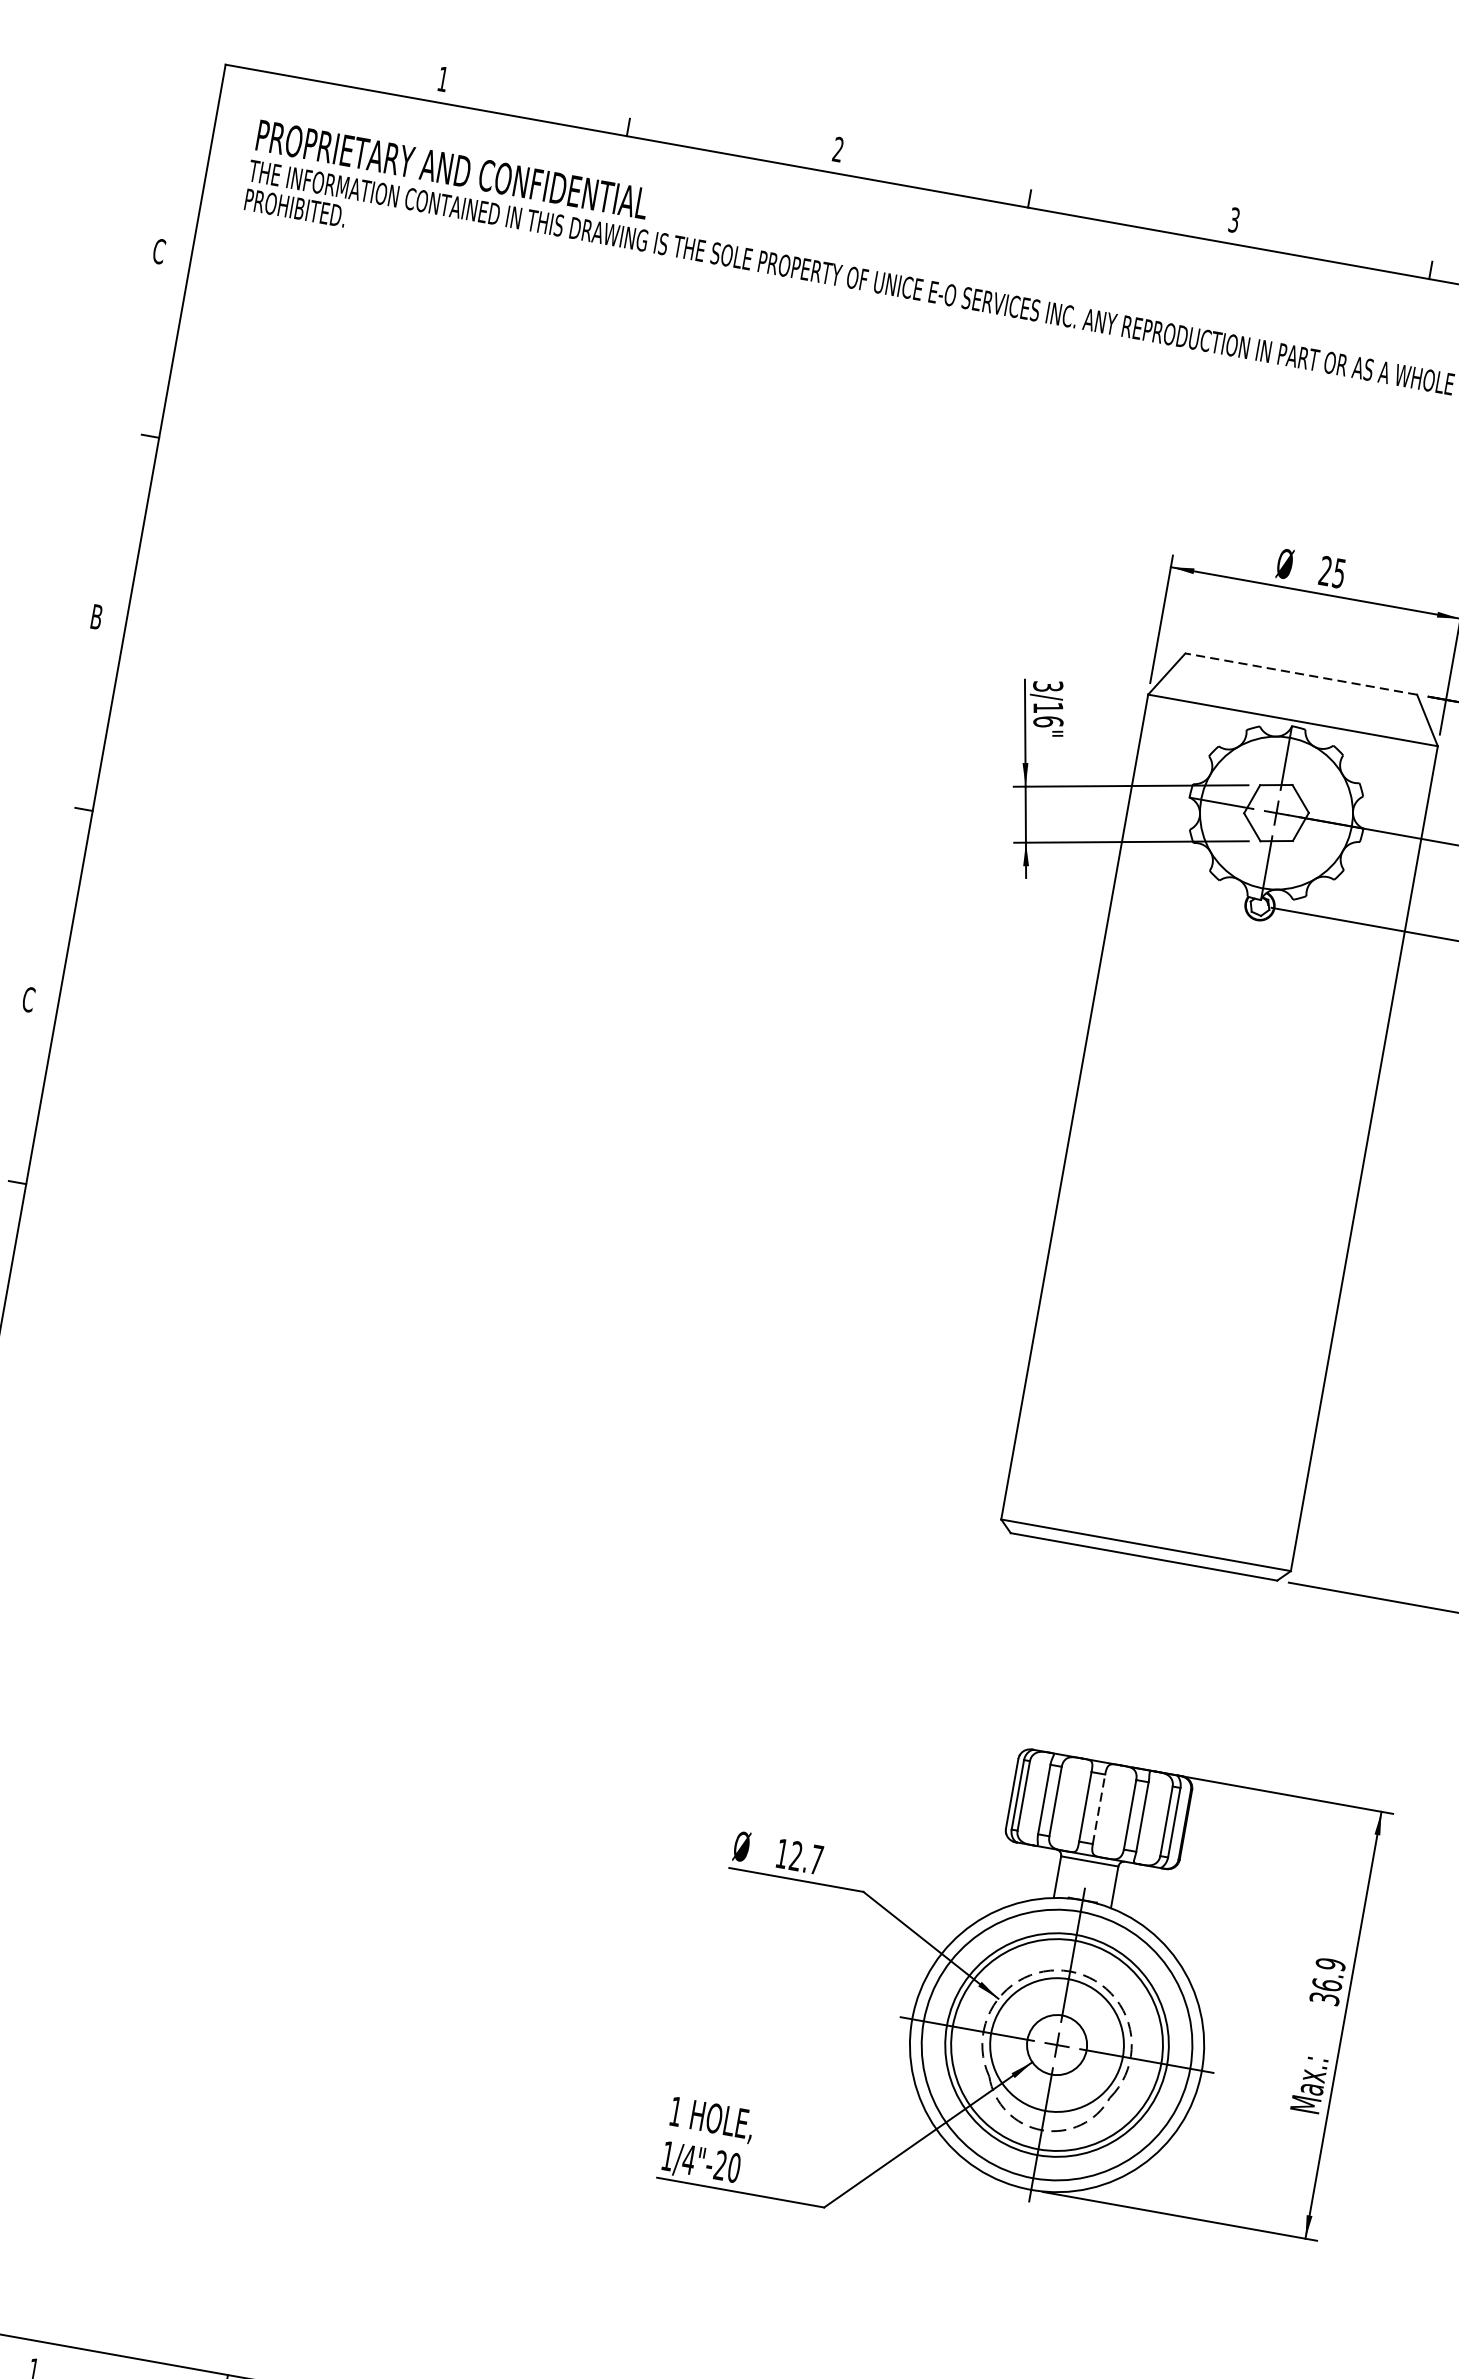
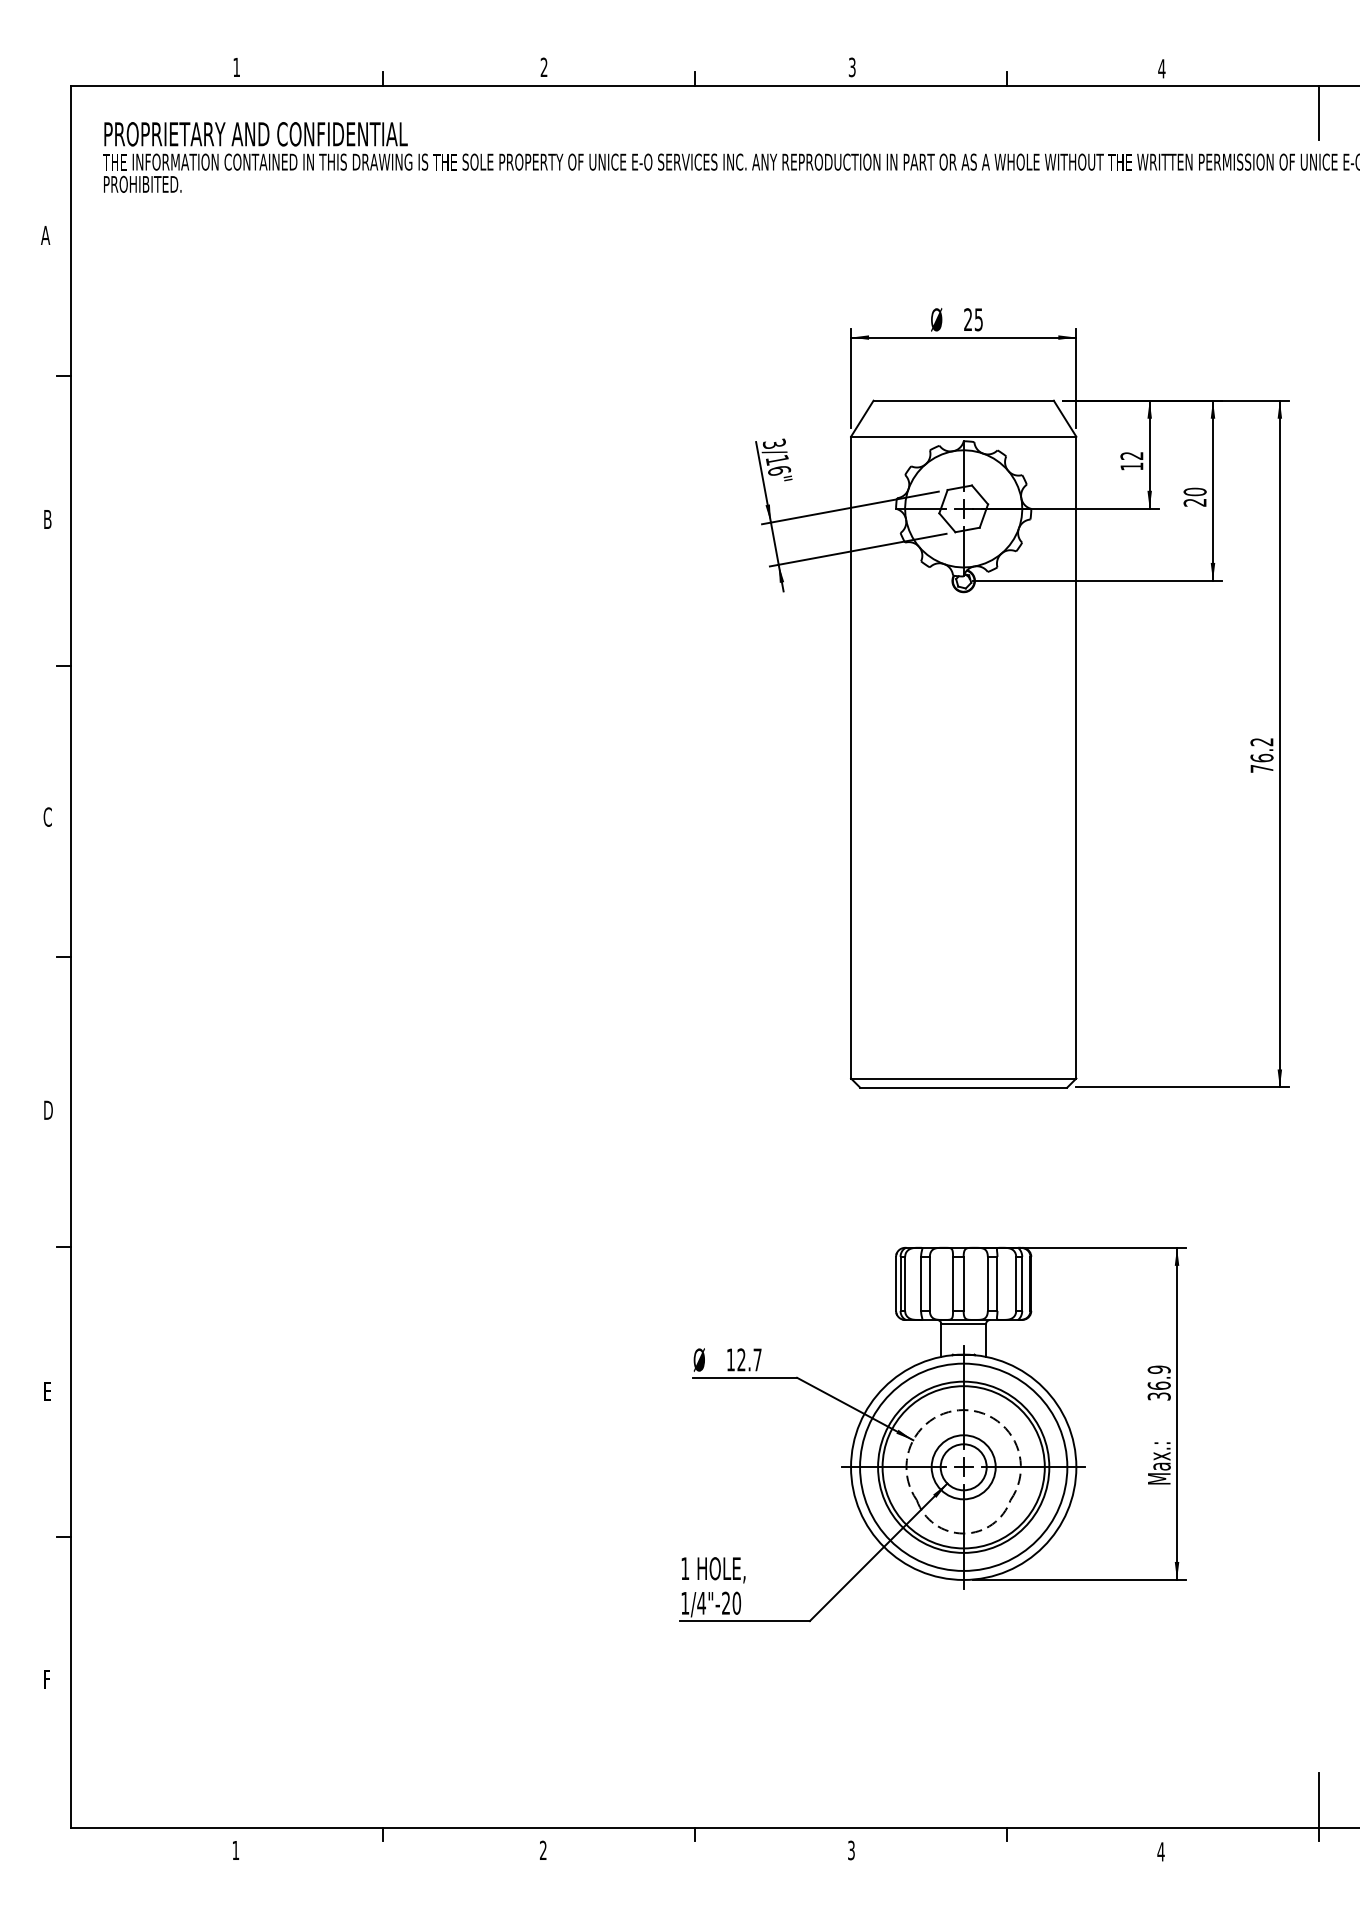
text: (158, 251) -> (45, 235), C -> A
line: (1301, 673) -> (963, 400), dashed -> solid
line: (1098, 1808) -> (963, 1283), dashed -> solid
circle: (1056, 2045) -> (963, 1467), size x0.62

